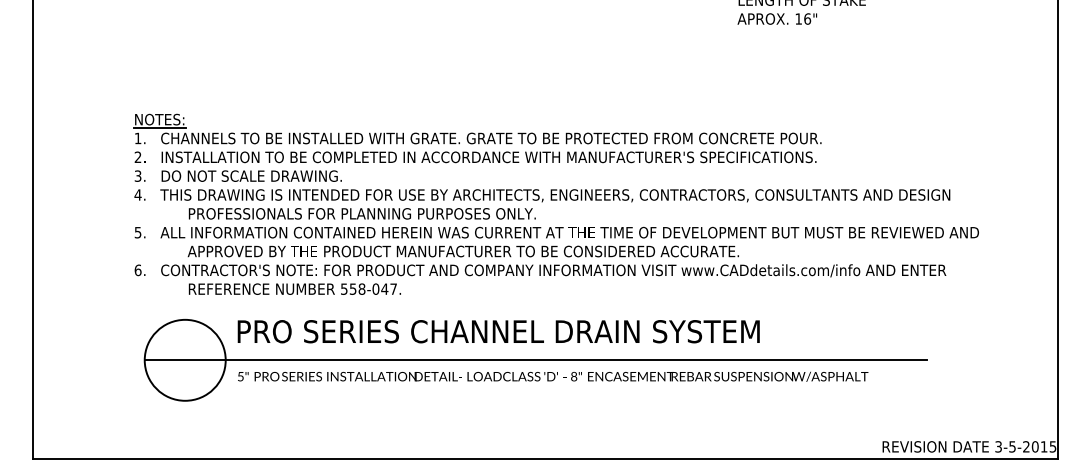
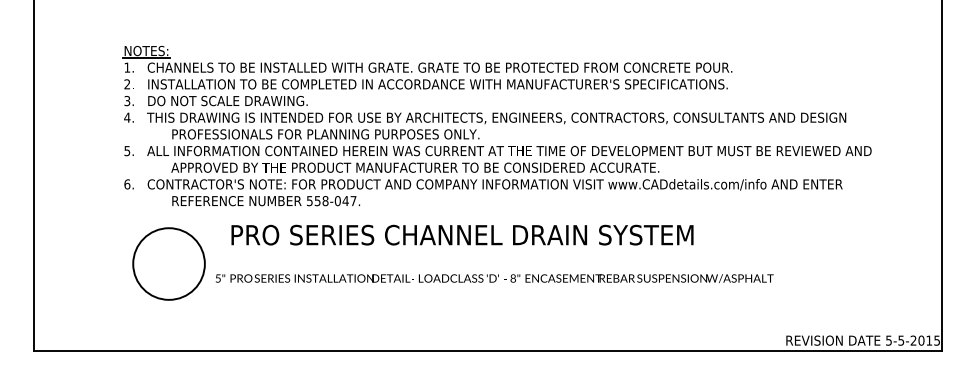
text: (498, 331) -> (462, 234), moved
line: (535, 360) -> (479, 264), removed
text: (998, 446) -> (888, 340), 3-5-2015 -> 5-5-2015

